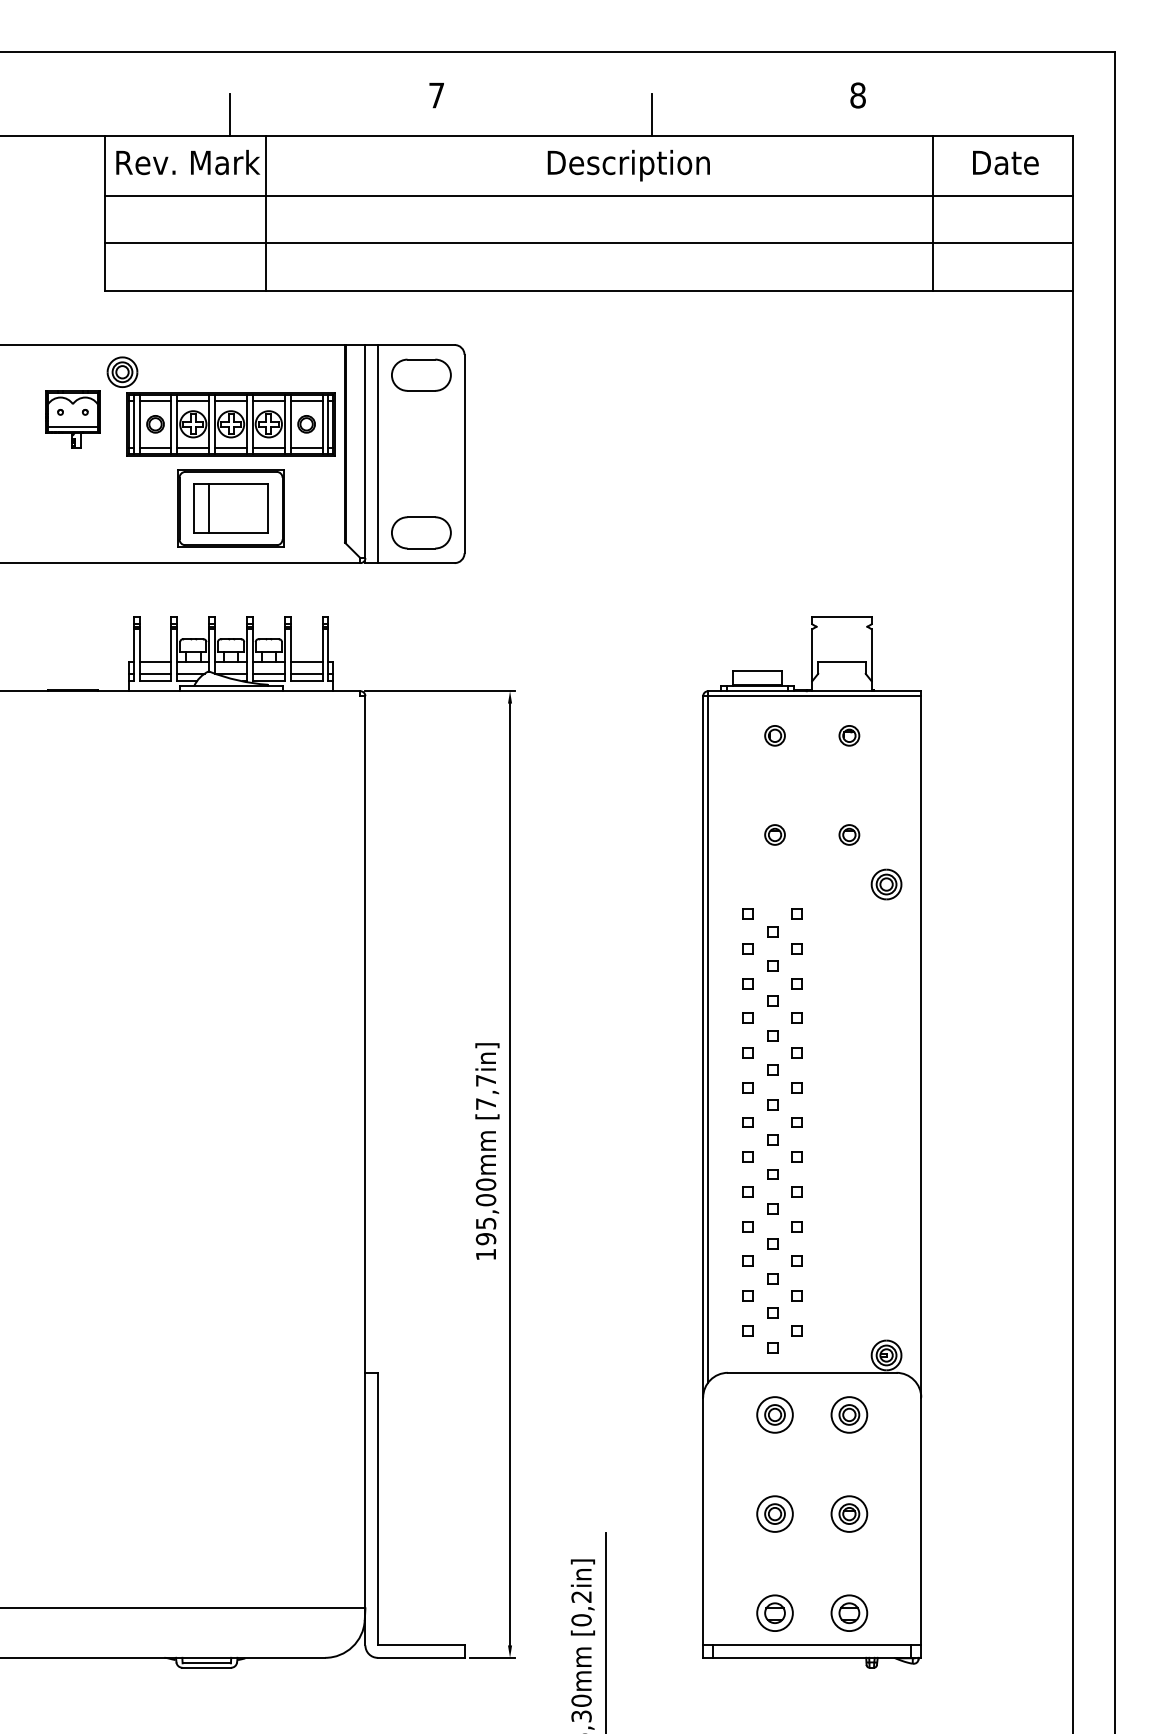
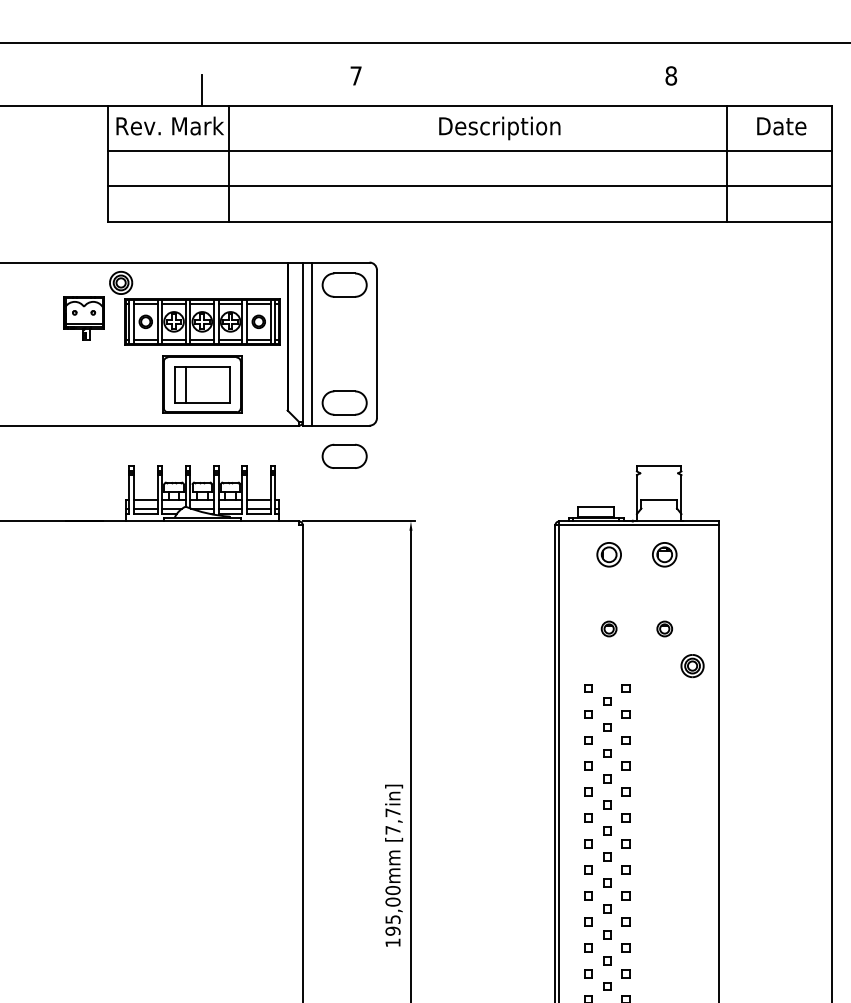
line: (651, 114) -> (516, 90), removed
part: (421, 603) -> (344, 455), added
part: (774, 735) -> (608, 554), size x1.6
part: (849, 735) -> (664, 554), size x1.6

